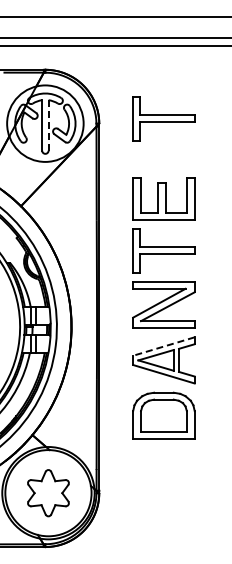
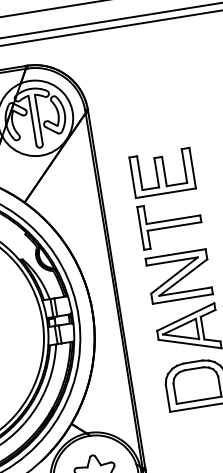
part: (163, 118) -> (149, 94), removed
line: (48, 124) -> (38, 118), dashed -> solid
line: (163, 346) -> (185, 317), dashed -> solid

